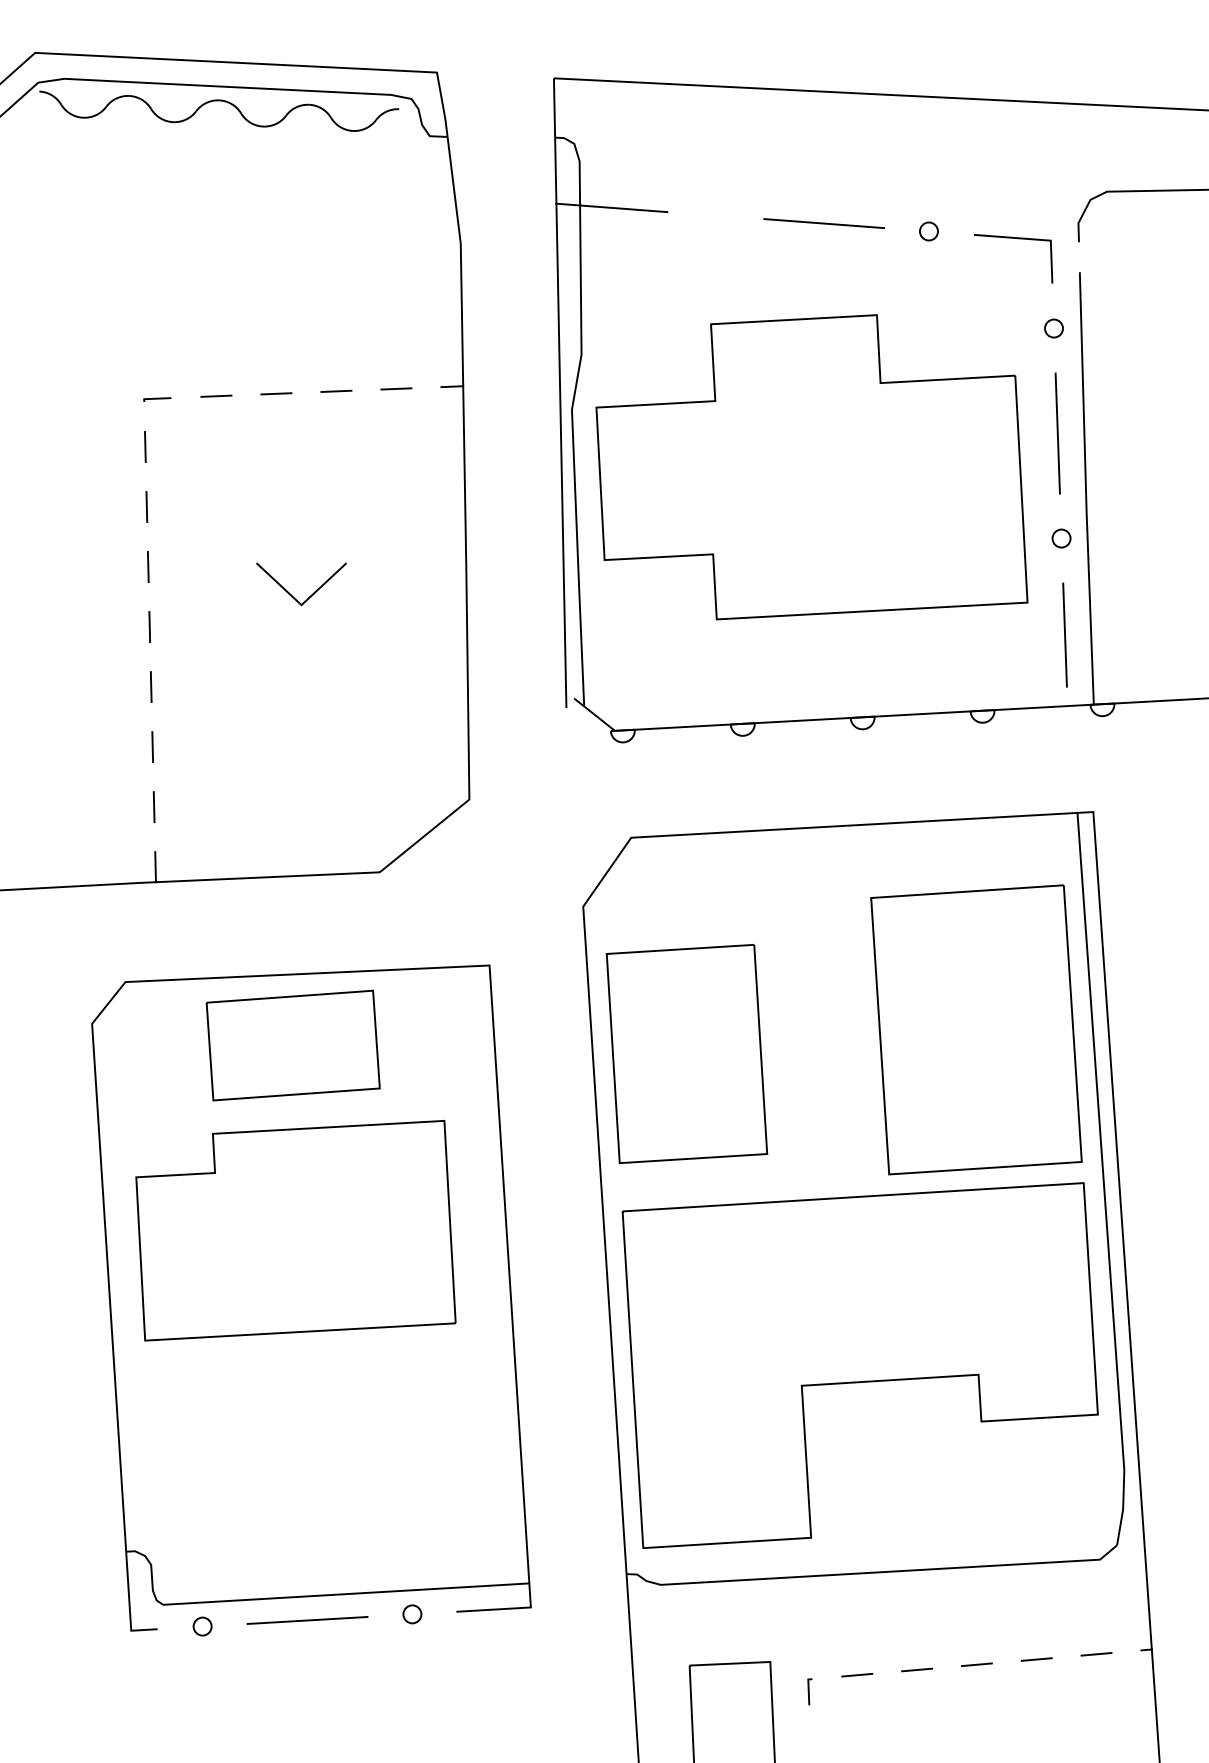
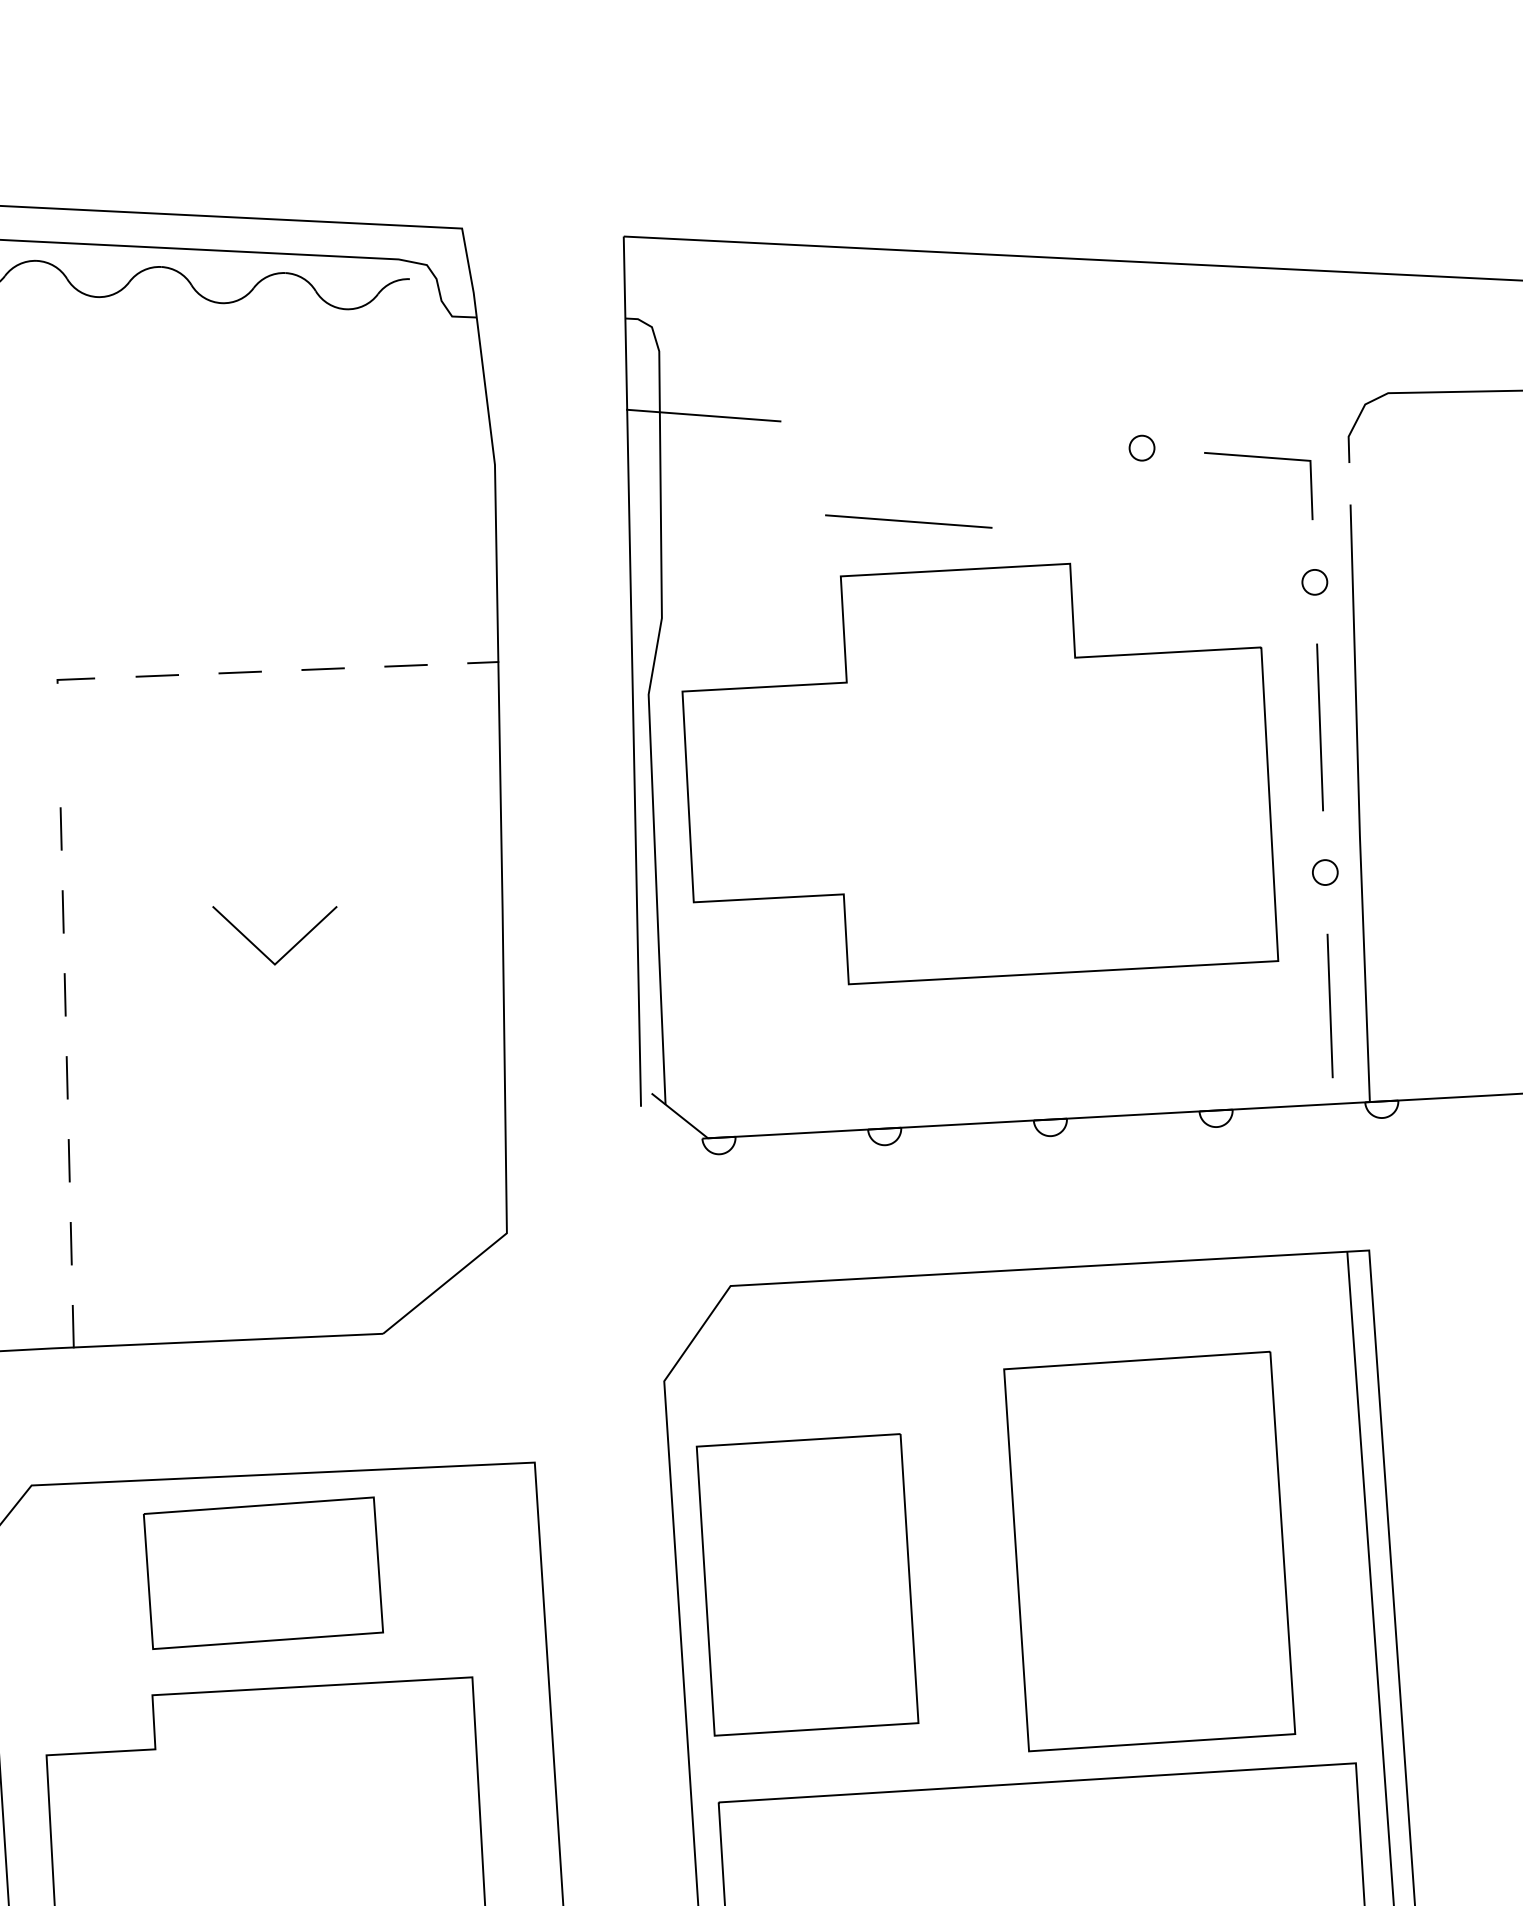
line: (823, 223) -> (907, 521), moved
line: (145, 447) -> (59, 746), removed
part: (976, 1029) -> (1149, 1551), moved

